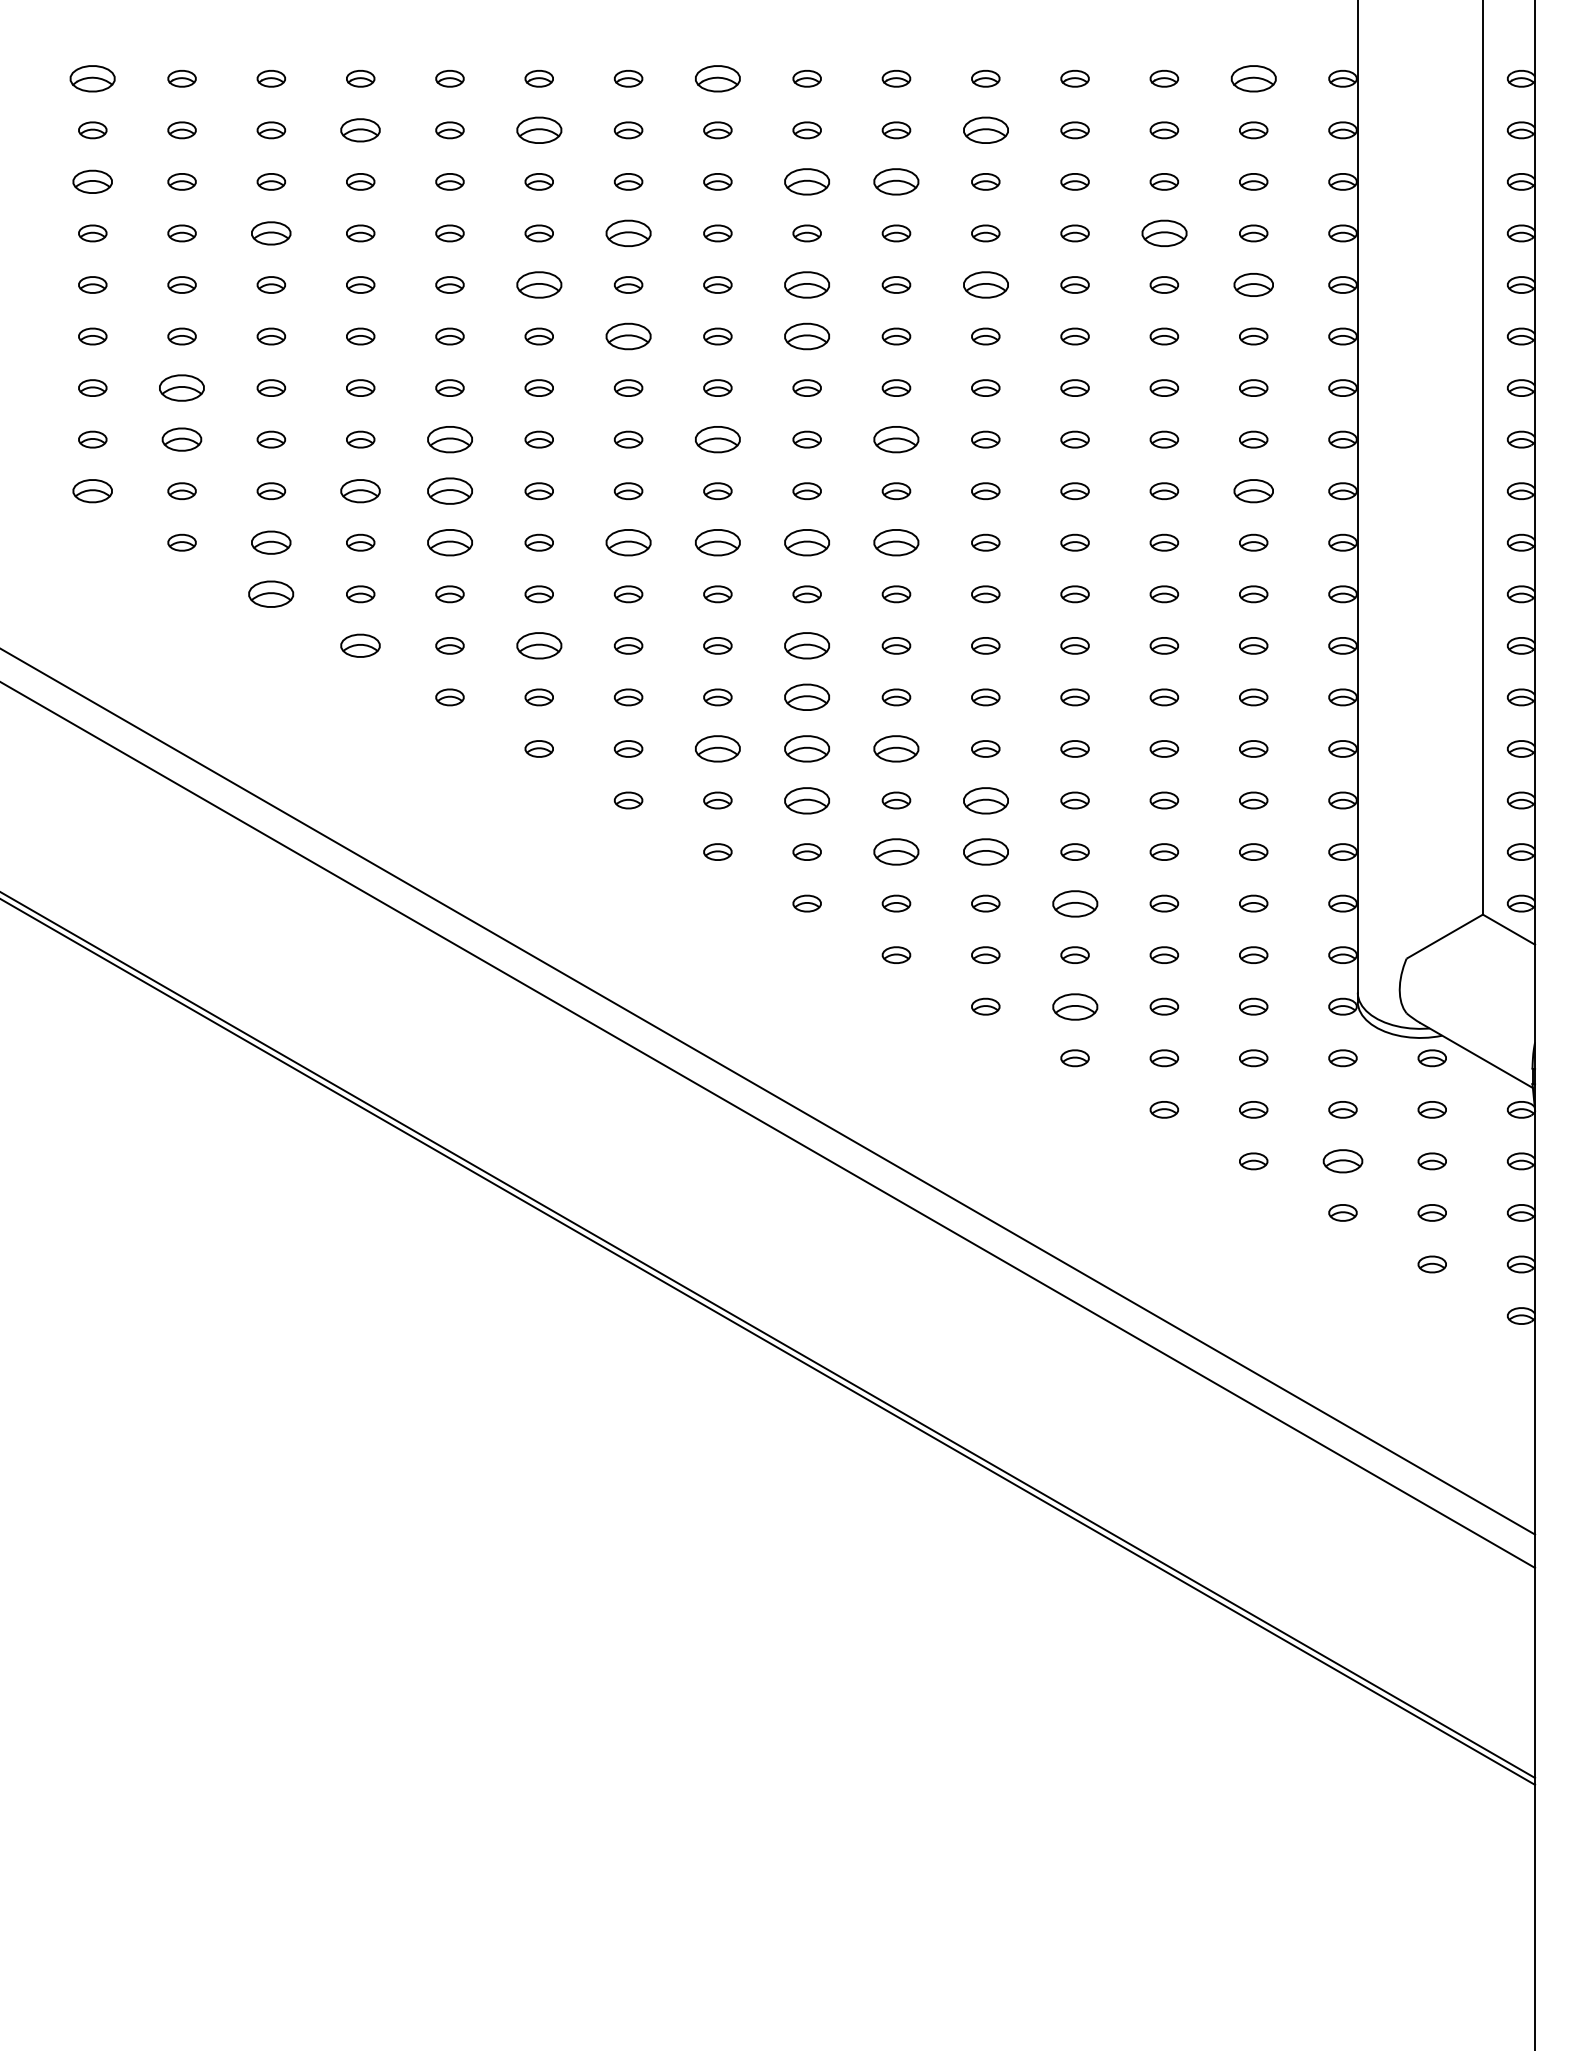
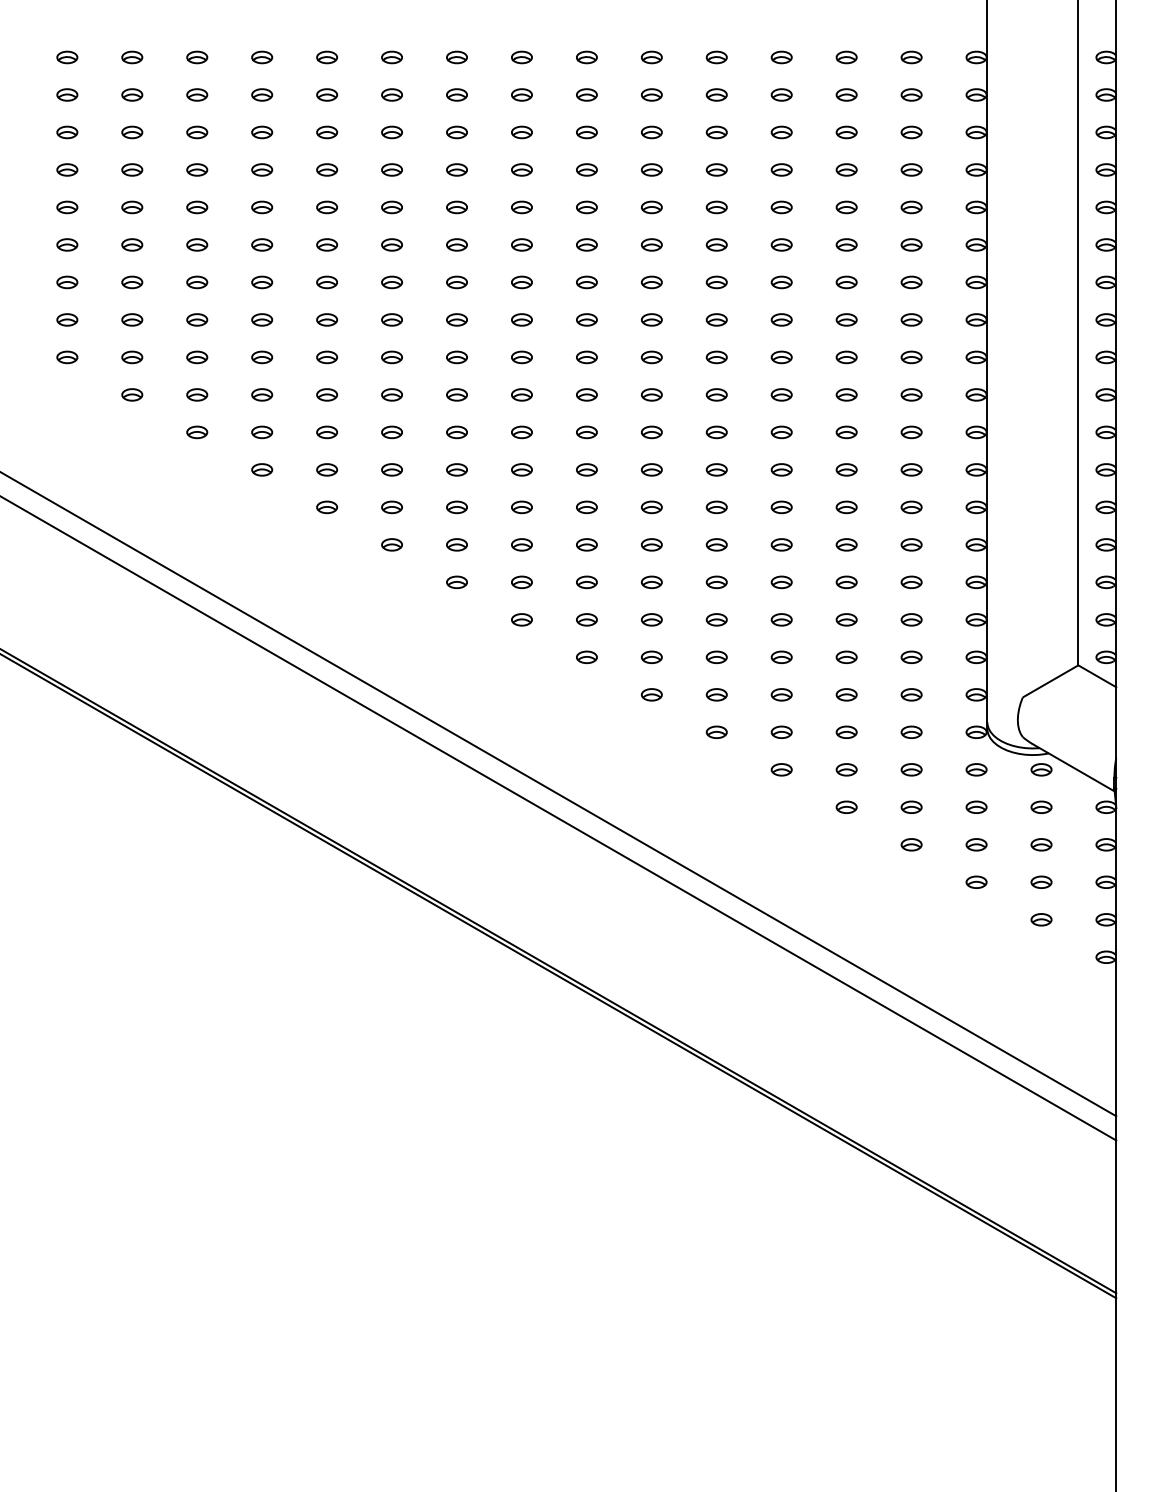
part: (93, 78) -> (67, 57), size x0.62
part: (717, 78) -> (521, 57), size x0.62
part: (1253, 78) -> (911, 57), size x0.62
part: (361, 129) -> (262, 94), size x0.71
part: (538, 129) -> (391, 94), size x0.62
part: (985, 129) -> (716, 94), size x0.62
part: (93, 181) -> (67, 132), size x0.71
part: (806, 181) -> (586, 132), size x0.62
part: (896, 181) -> (651, 132), size x0.62
part: (271, 232) -> (197, 169), size x0.71
part: (627, 232) -> (456, 169), size x0.62
part: (1164, 232) -> (846, 169), size x0.62
part: (538, 285) -> (391, 207), size x0.62
part: (806, 285) -> (586, 207), size x0.62
part: (985, 285) -> (716, 207), size x0.62
part: (1253, 285) -> (911, 207), size x0.71
part: (627, 335) -> (456, 244), size x0.62
part: (806, 335) -> (586, 244), size x0.62
part: (182, 388) -> (132, 282), size x0.62
part: (182, 439) -> (132, 319), size x0.71
part: (449, 439) -> (326, 319), size x0.62
part: (717, 439) -> (521, 319), size x0.62
part: (896, 439) -> (651, 319), size x0.62
part: (93, 491) -> (67, 357), size x0.71
part: (361, 491) -> (262, 357), size x0.71
part: (449, 491) -> (326, 357), size x0.62
part: (1253, 491) -> (911, 357), size x0.71
part: (271, 542) -> (197, 394), size x0.71
part: (449, 542) -> (326, 394), size x0.62
part: (627, 542) -> (456, 394), size x0.62
part: (717, 542) -> (521, 394), size x0.62
part: (806, 542) -> (586, 394), size x0.62
part: (896, 542) -> (651, 394), size x0.62
part: (271, 594) -> (197, 432), size x0.62
part: (361, 645) -> (262, 469), size x0.71
part: (538, 645) -> (391, 469), size x0.62
part: (806, 645) -> (586, 469), size x0.62
part: (806, 697) -> (586, 507), size x0.62
part: (717, 748) -> (521, 544), size x0.62
part: (806, 748) -> (586, 544), size x0.62
part: (896, 748) -> (651, 544), size x0.62
part: (806, 799) -> (586, 581), size x0.62
part: (985, 799) -> (716, 581), size x0.62
part: (896, 851) -> (651, 619), size x0.62
part: (985, 851) -> (716, 619), size x0.62
part: (1074, 902) -> (781, 656), size x0.62
part: (1074, 1005) -> (781, 731), size x0.62
part: (1342, 1160) -> (976, 844), size x0.71

